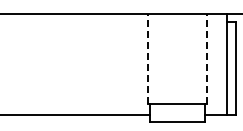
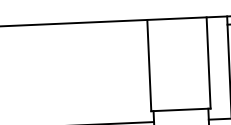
line: (148, 58) -> (149, 65), dashed -> solid
line: (206, 58) -> (208, 62), dashed -> solid

